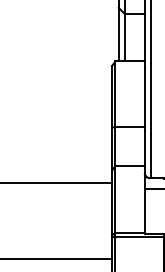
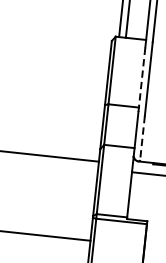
line: (144, 99) -> (141, 79), solid -> dashed
line: (151, 155) -> (142, 138), solid -> dashed

